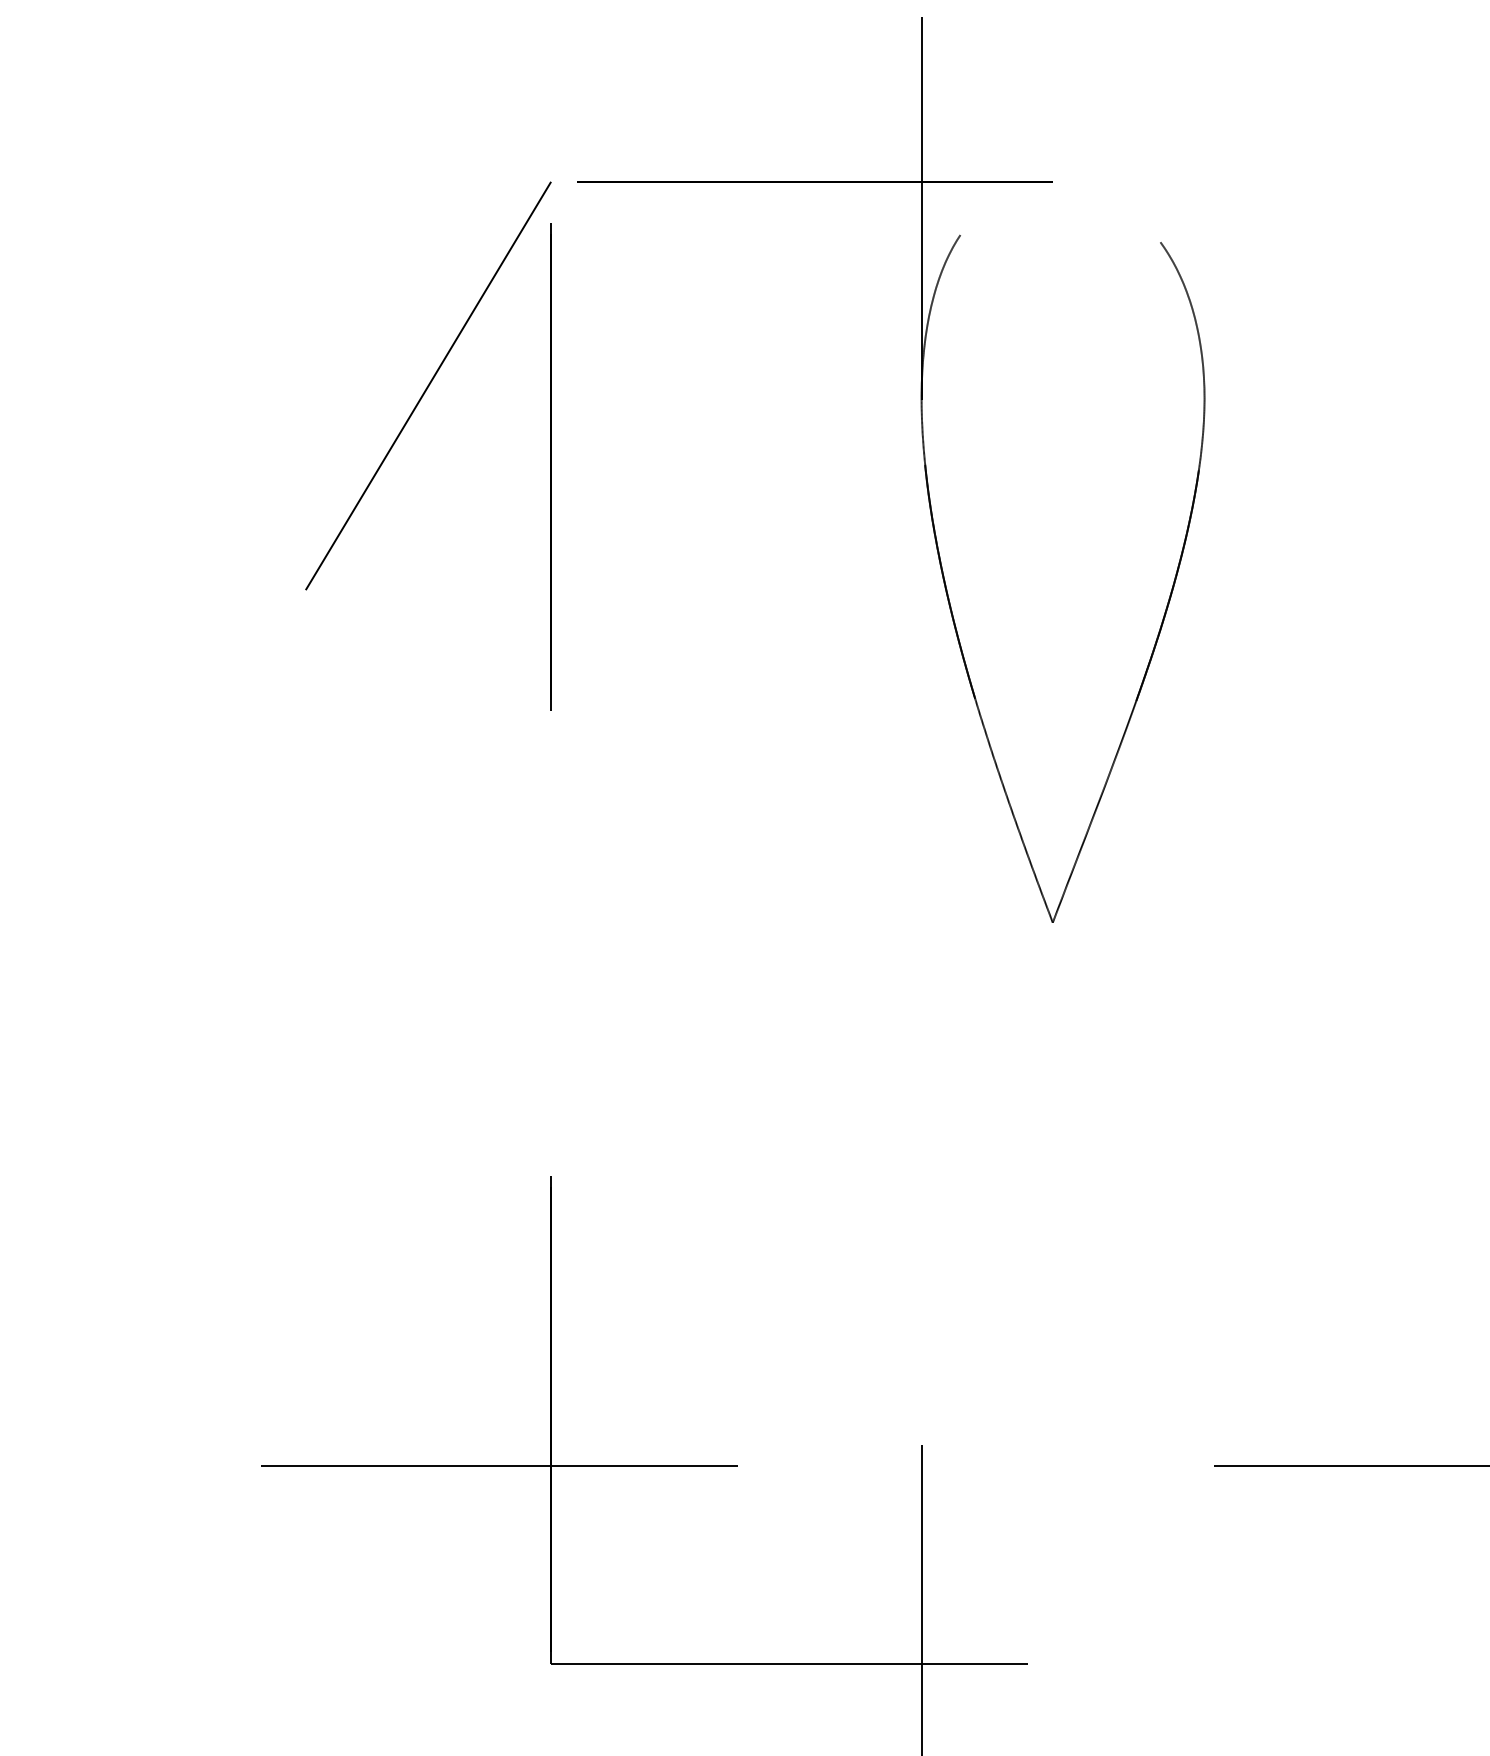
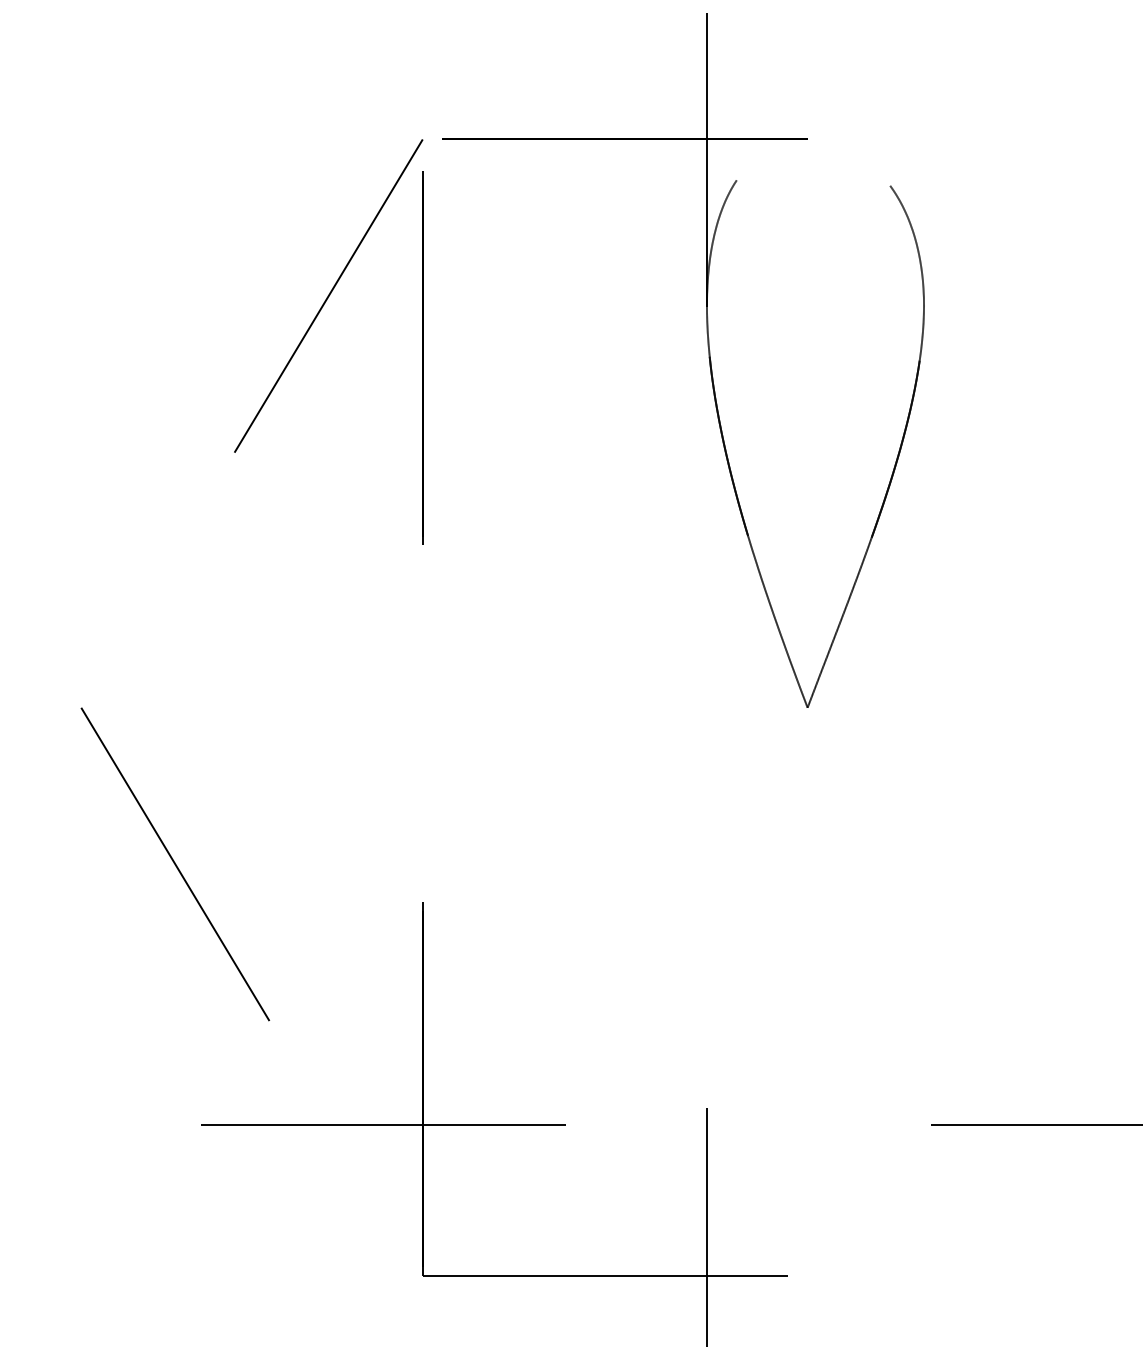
line: (228, 1126) -> (175, 864), added

